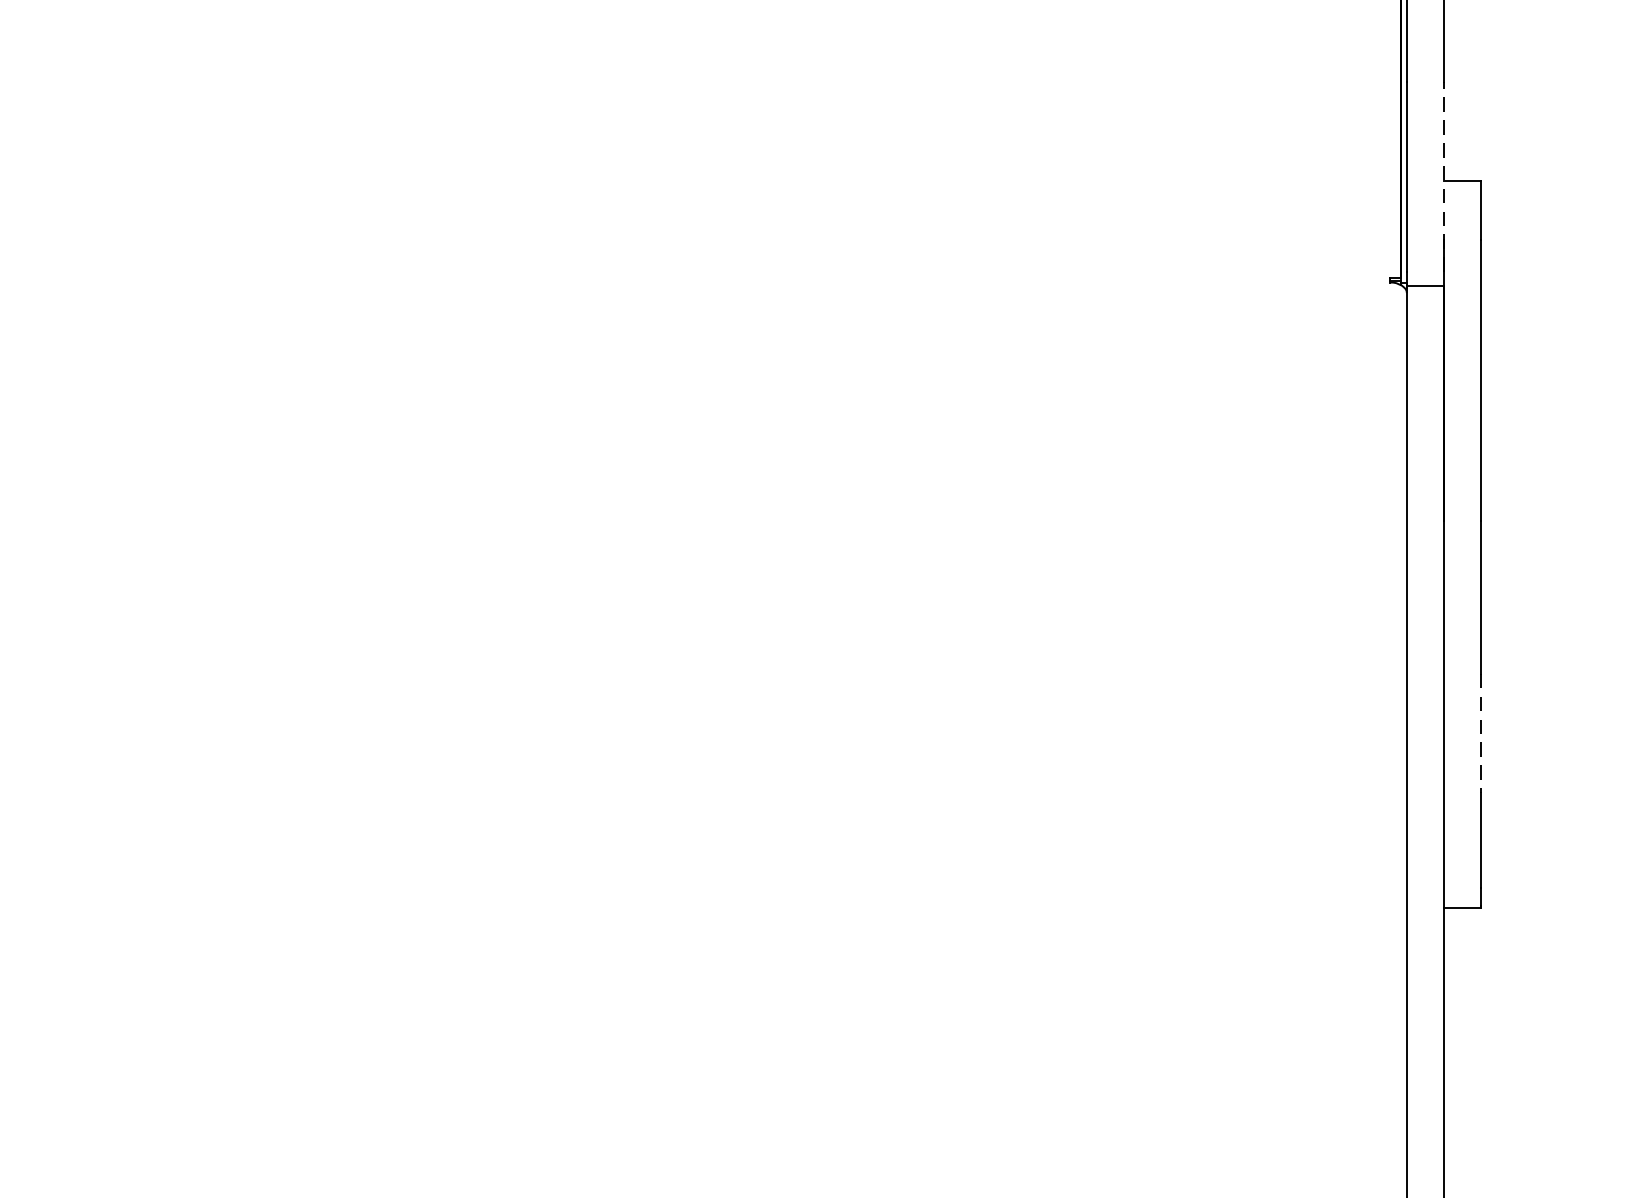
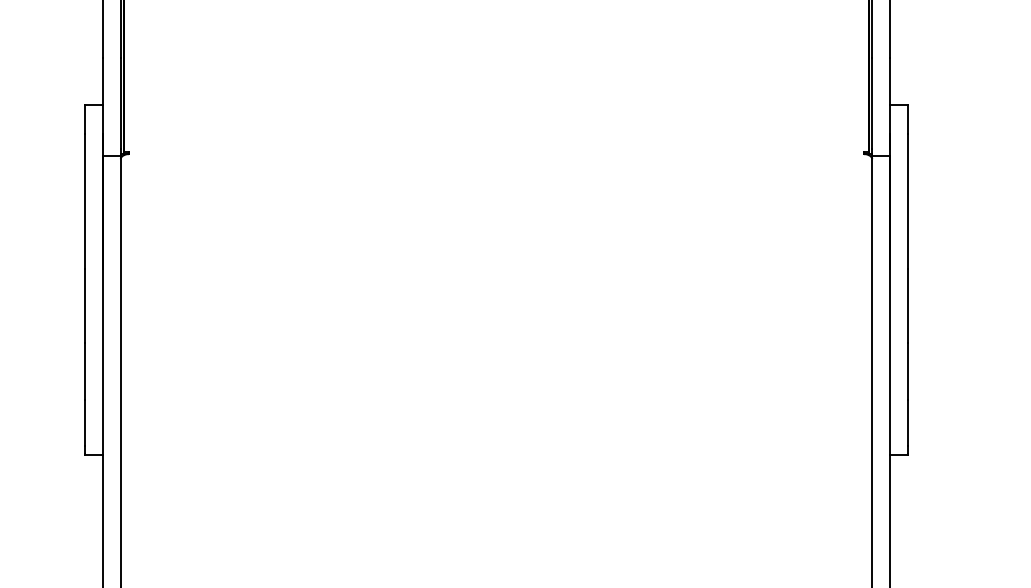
line: (1444, 177) -> (890, 103), dashed -> solid
line: (1482, 733) -> (908, 371), dashed -> solid

